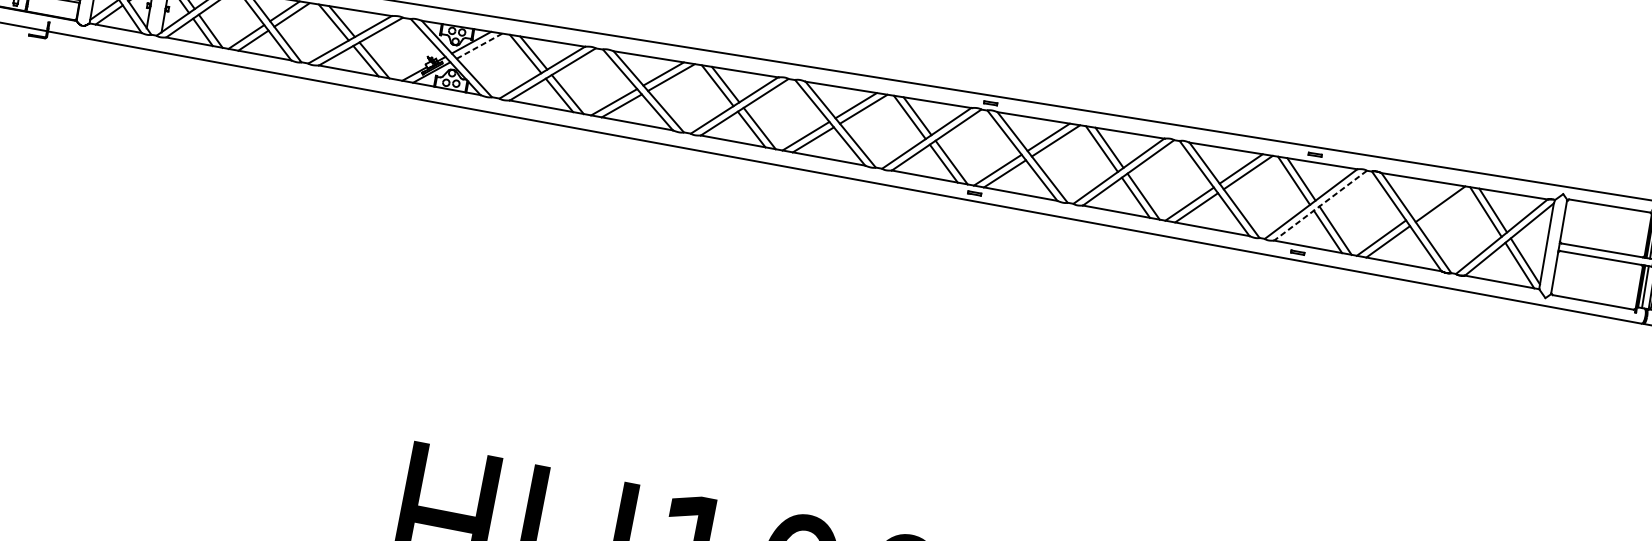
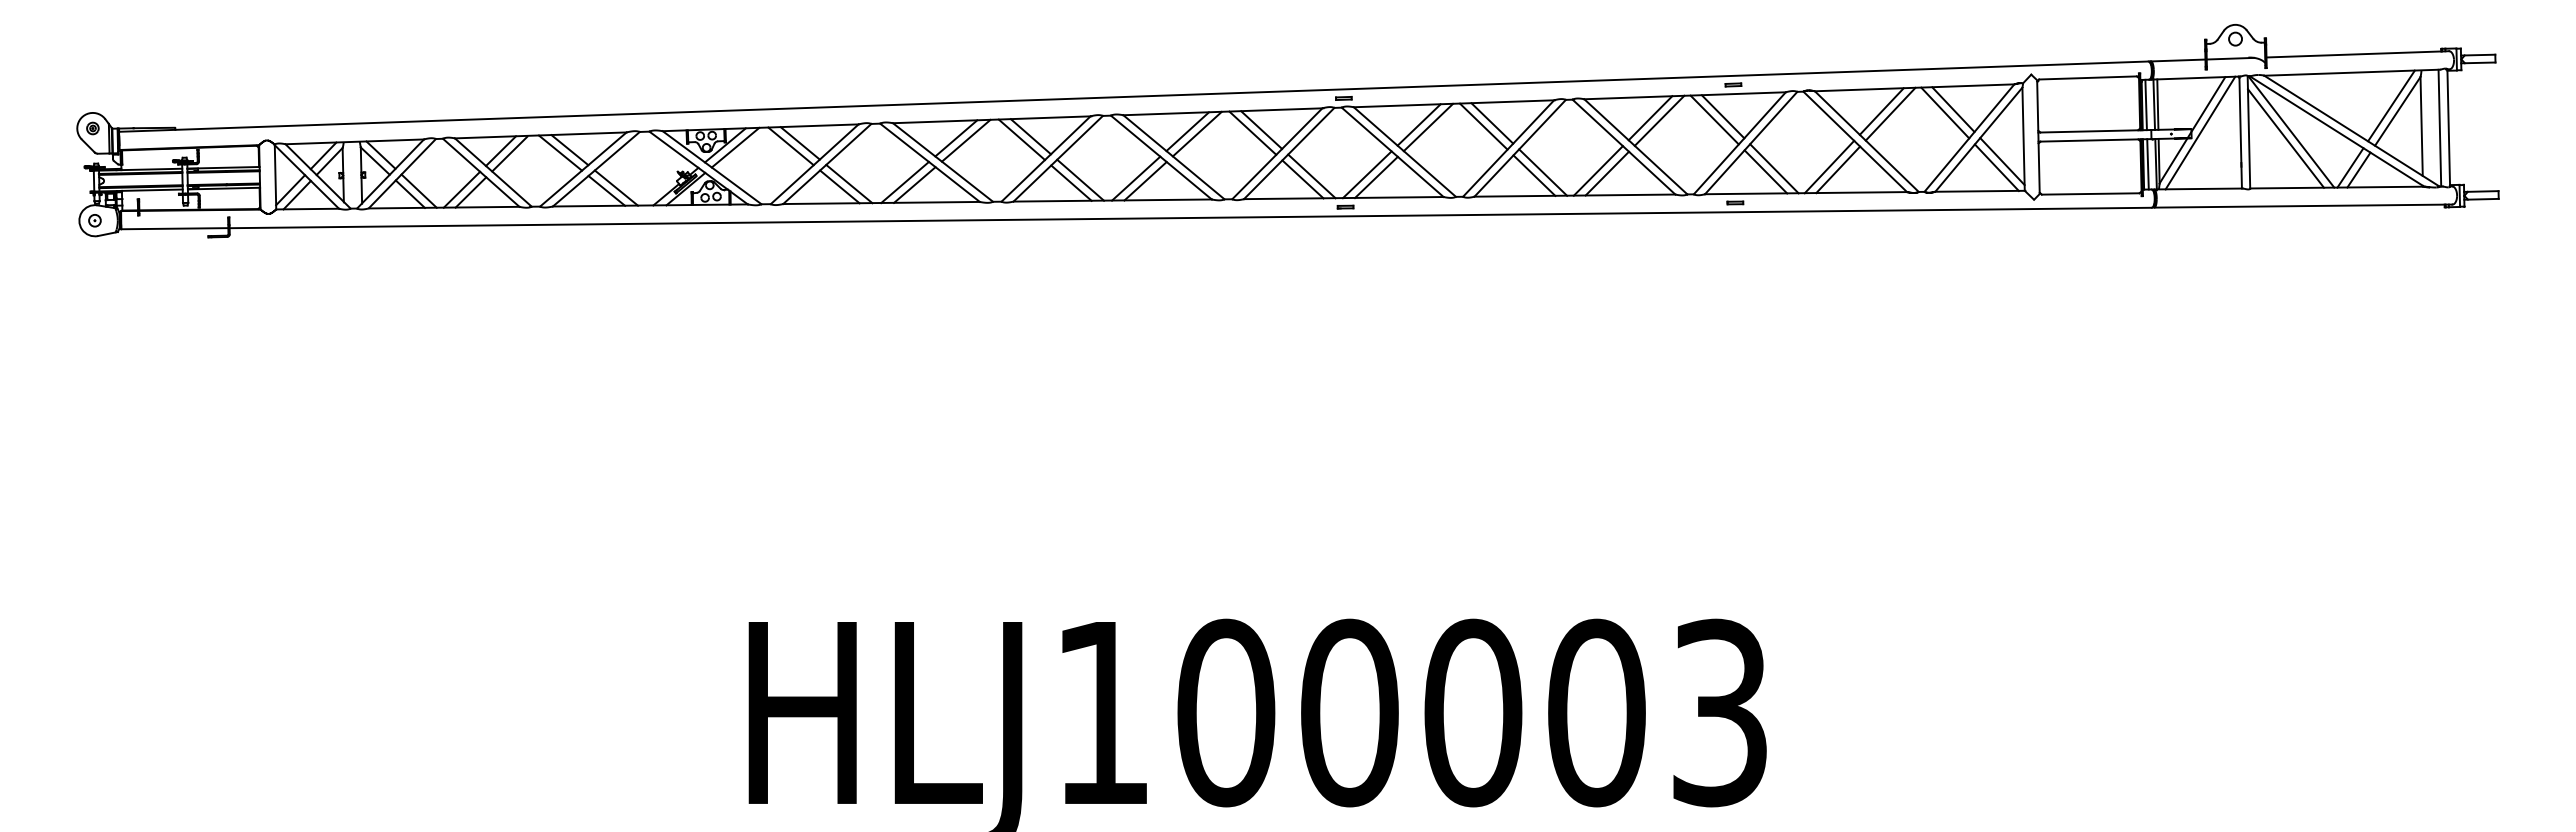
line: (479, 46) -> (735, 147), dashed -> solid
line: (1433, 200) -> (1881, 111), added
line: (1320, 206) -> (1751, 143), dashed -> solid

